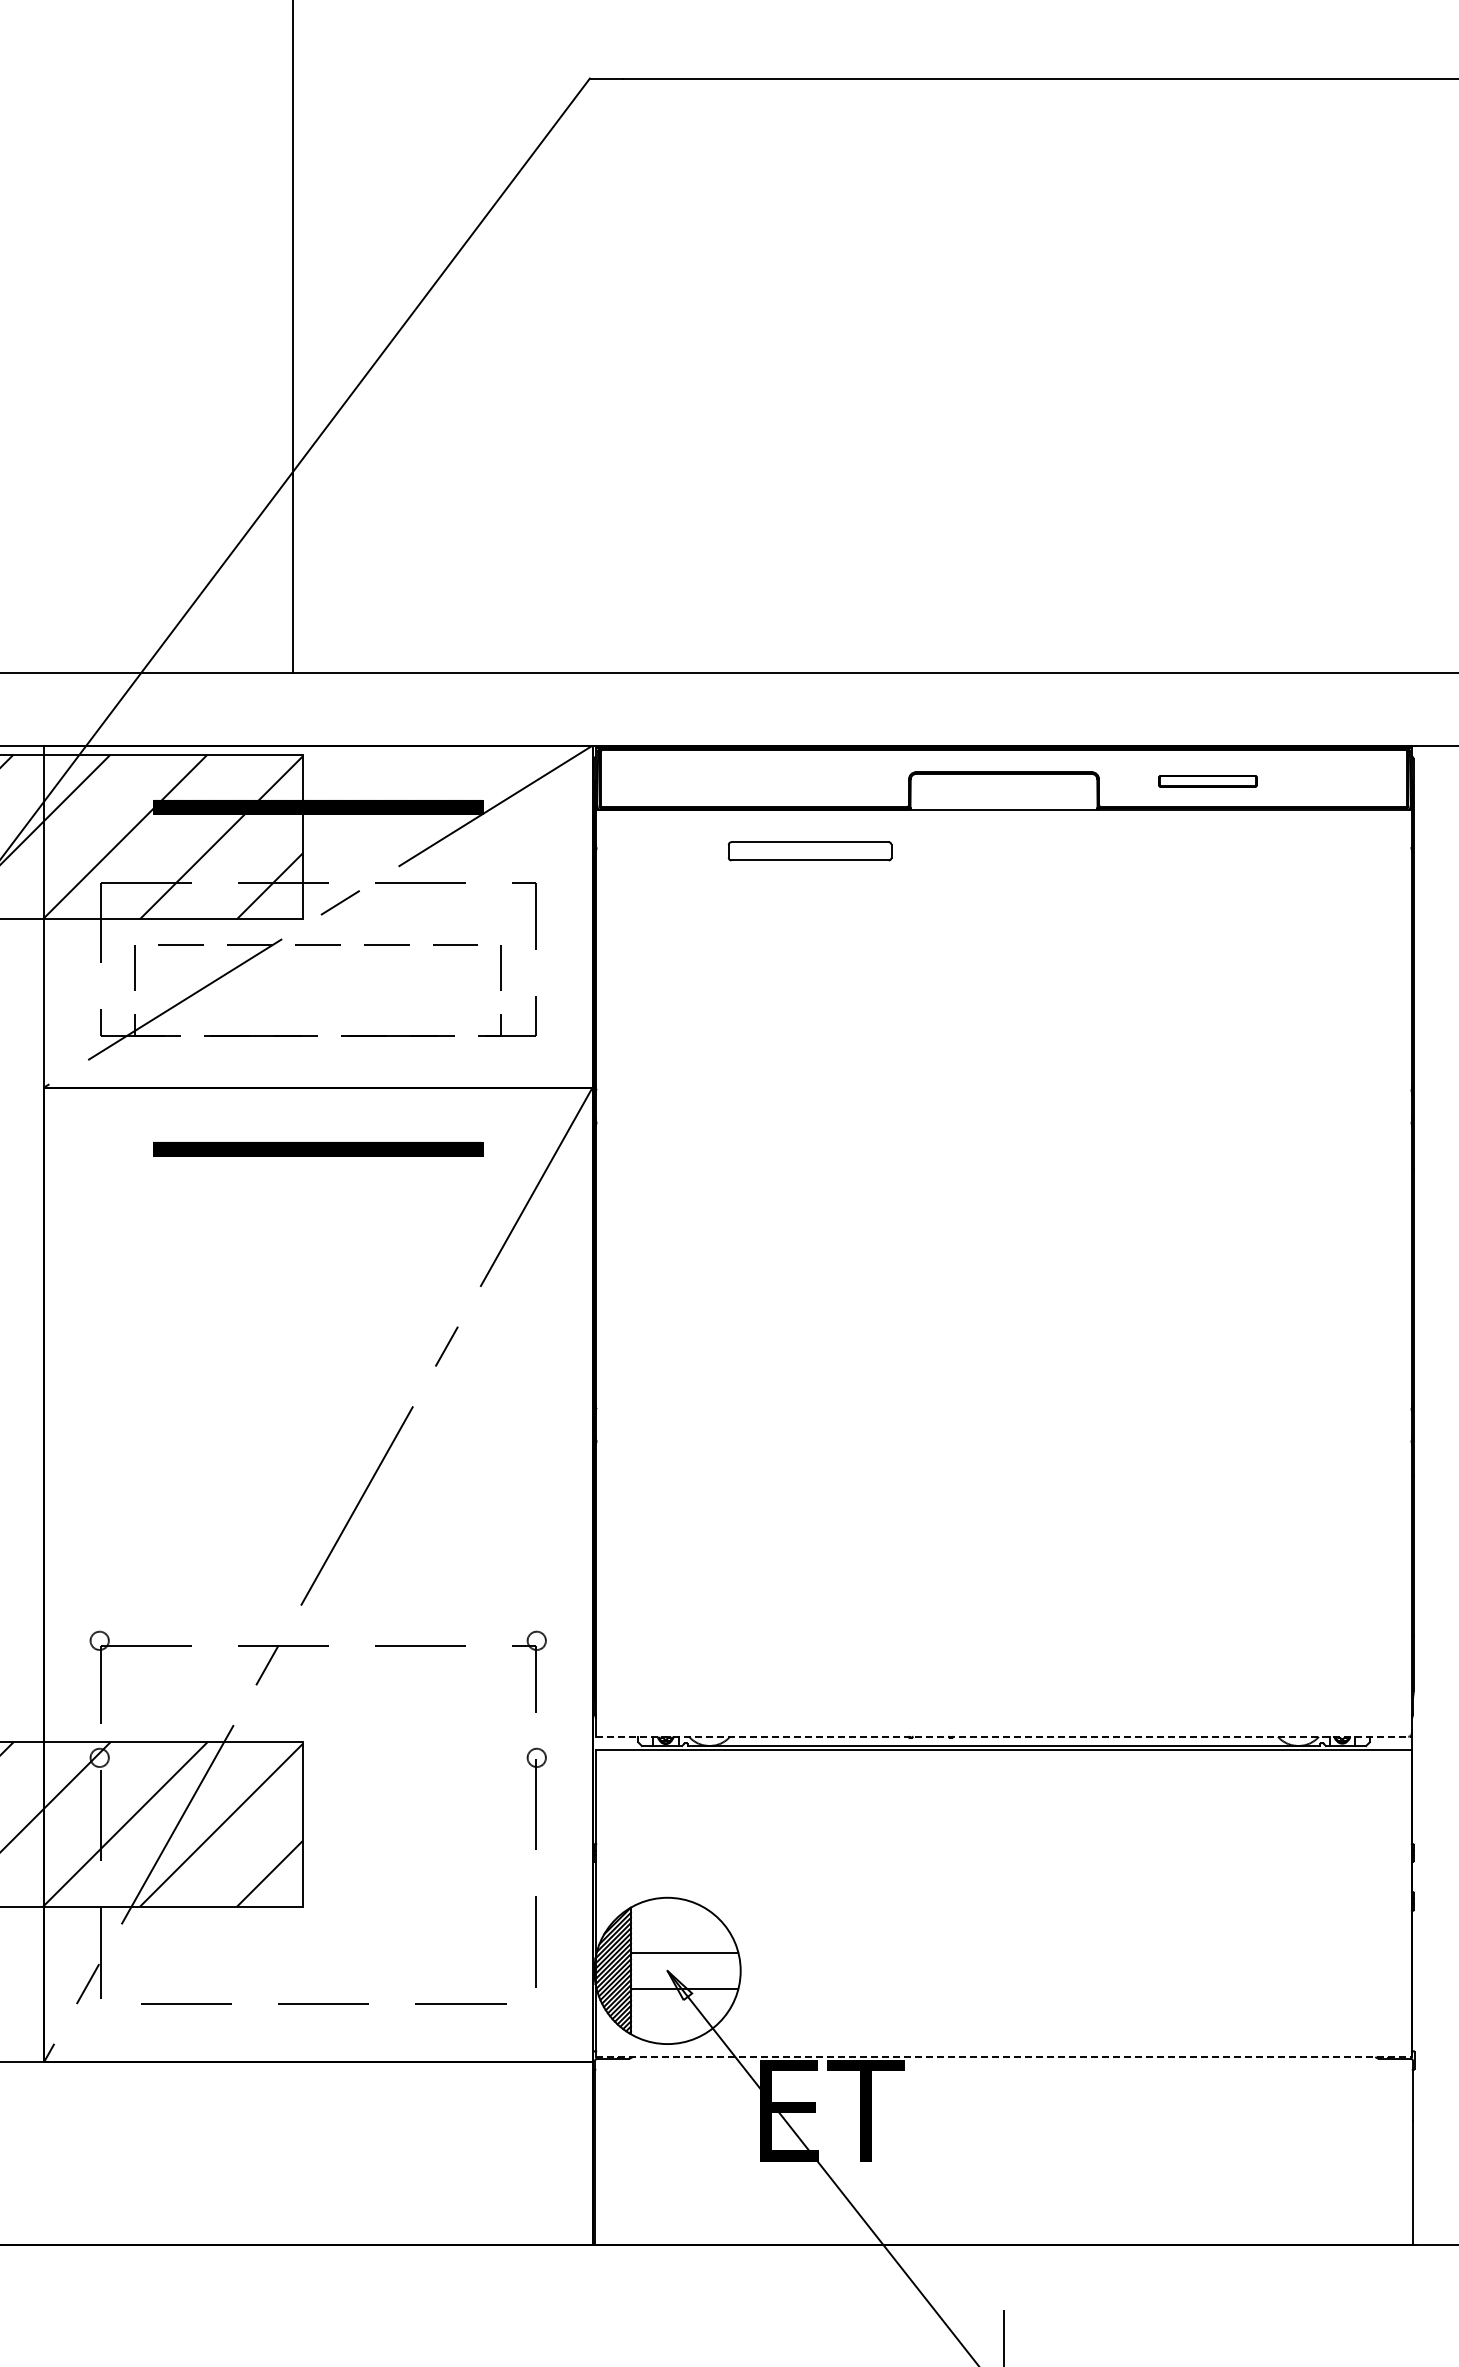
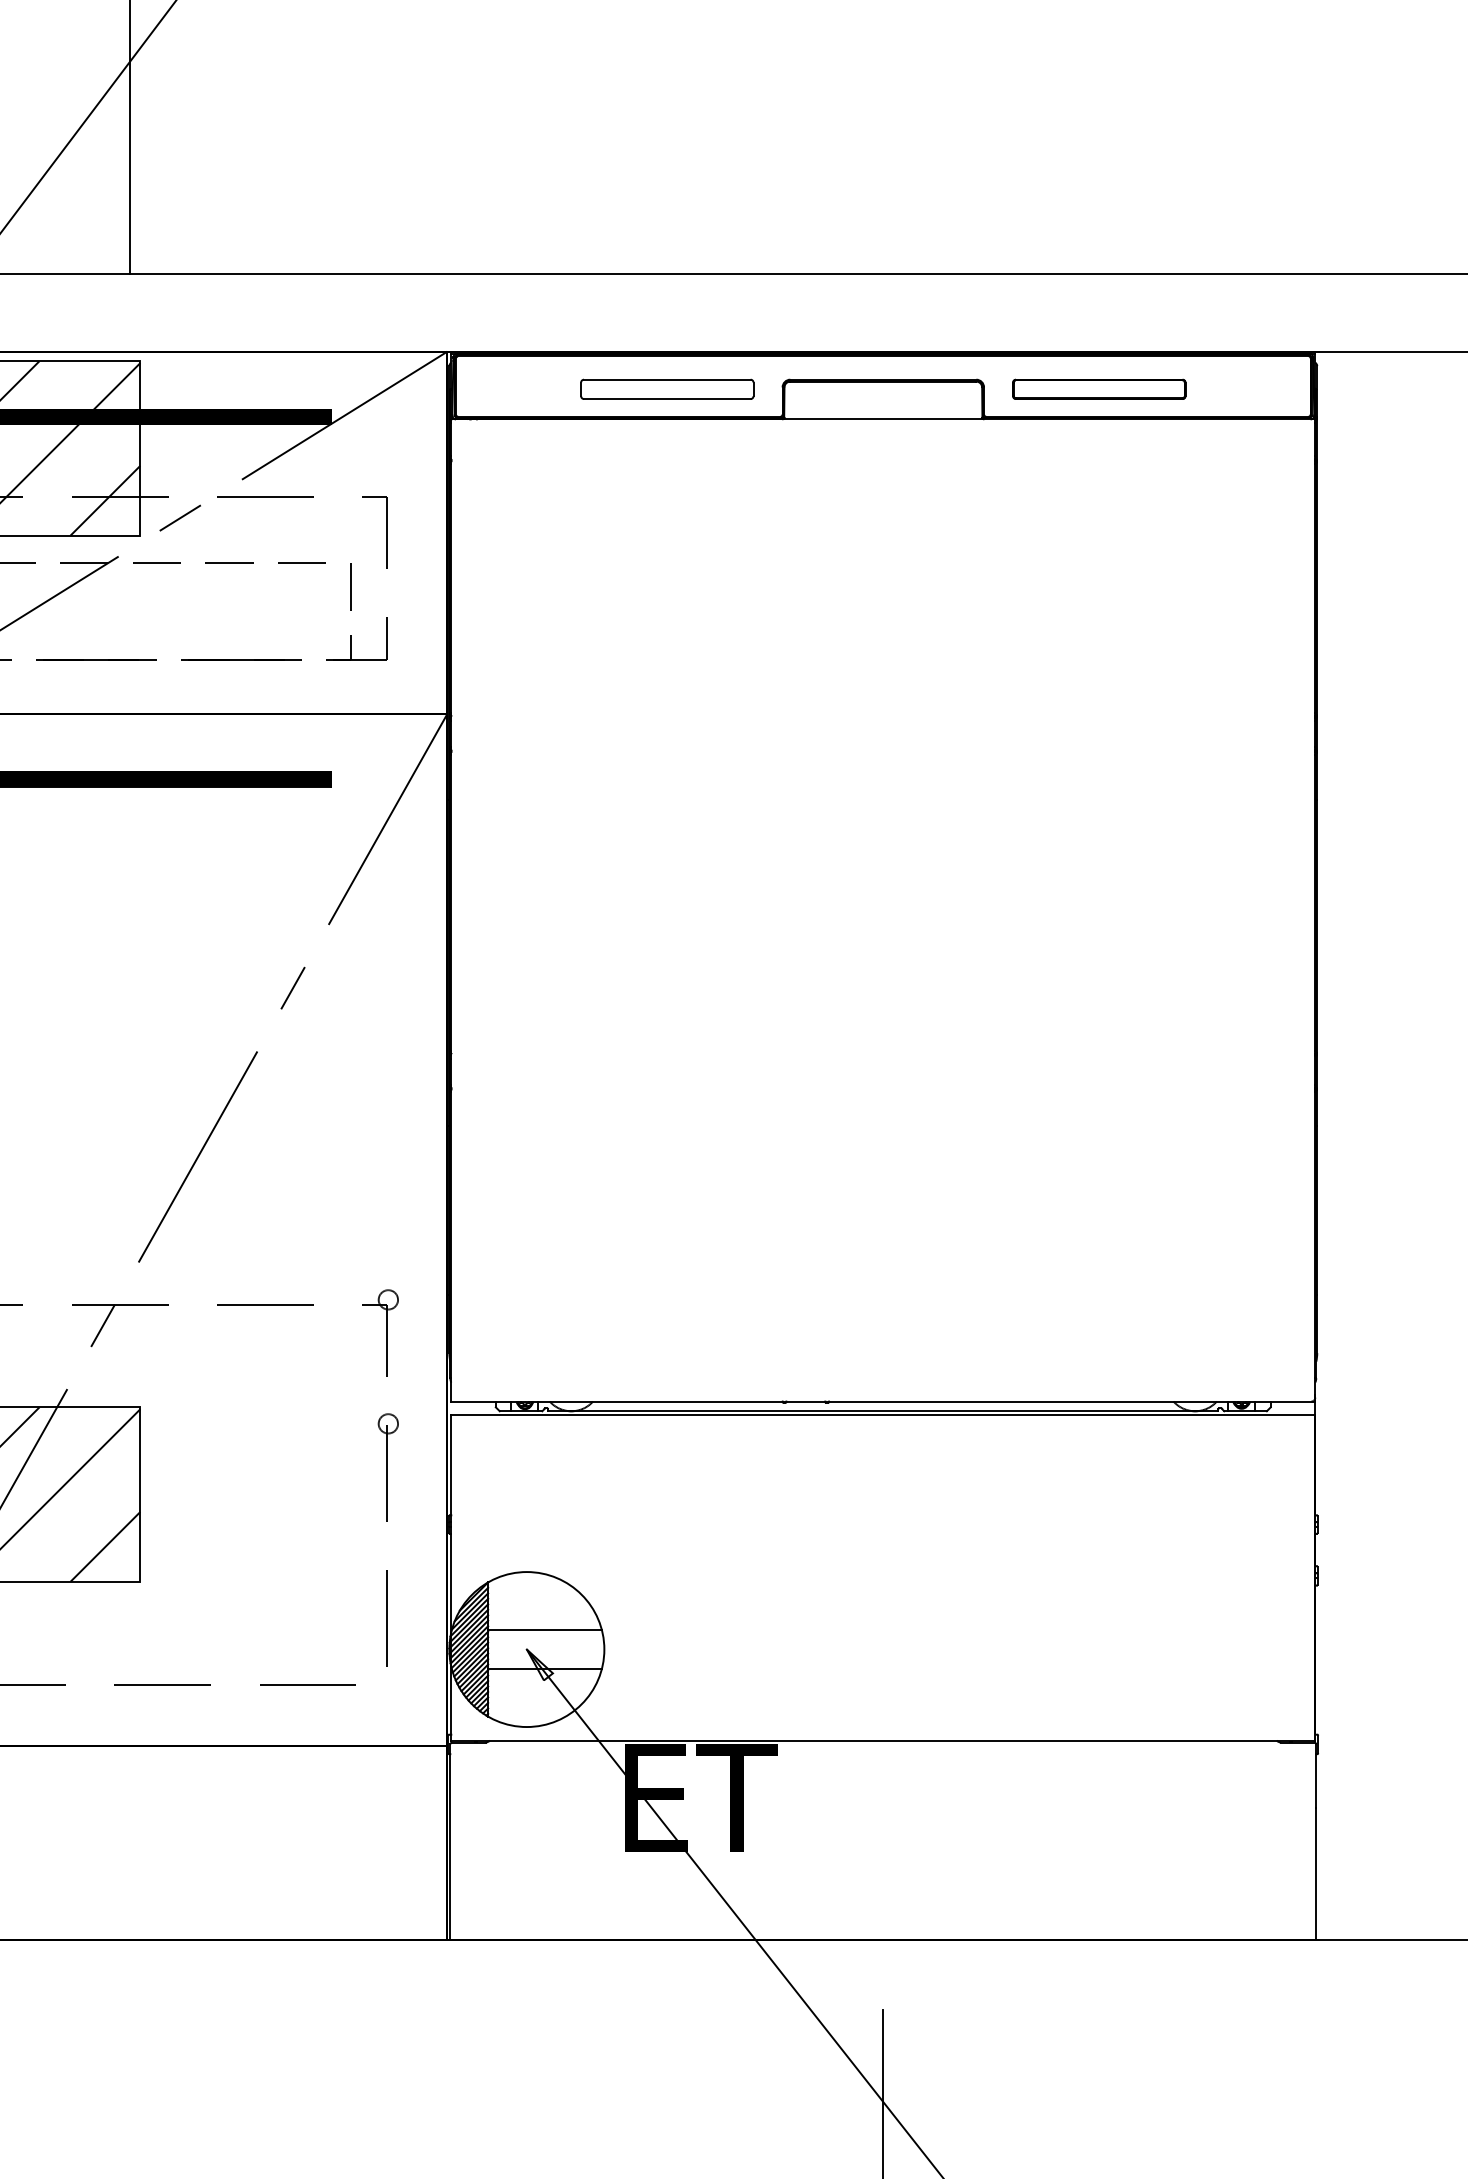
part: (1207, 781) -> (1098, 389), size x1.67
part: (809, 851) -> (666, 389), moved
line: (1004, 1736) -> (883, 1401), dashed -> solid
line: (1004, 2056) -> (883, 1740), dashed -> solid

